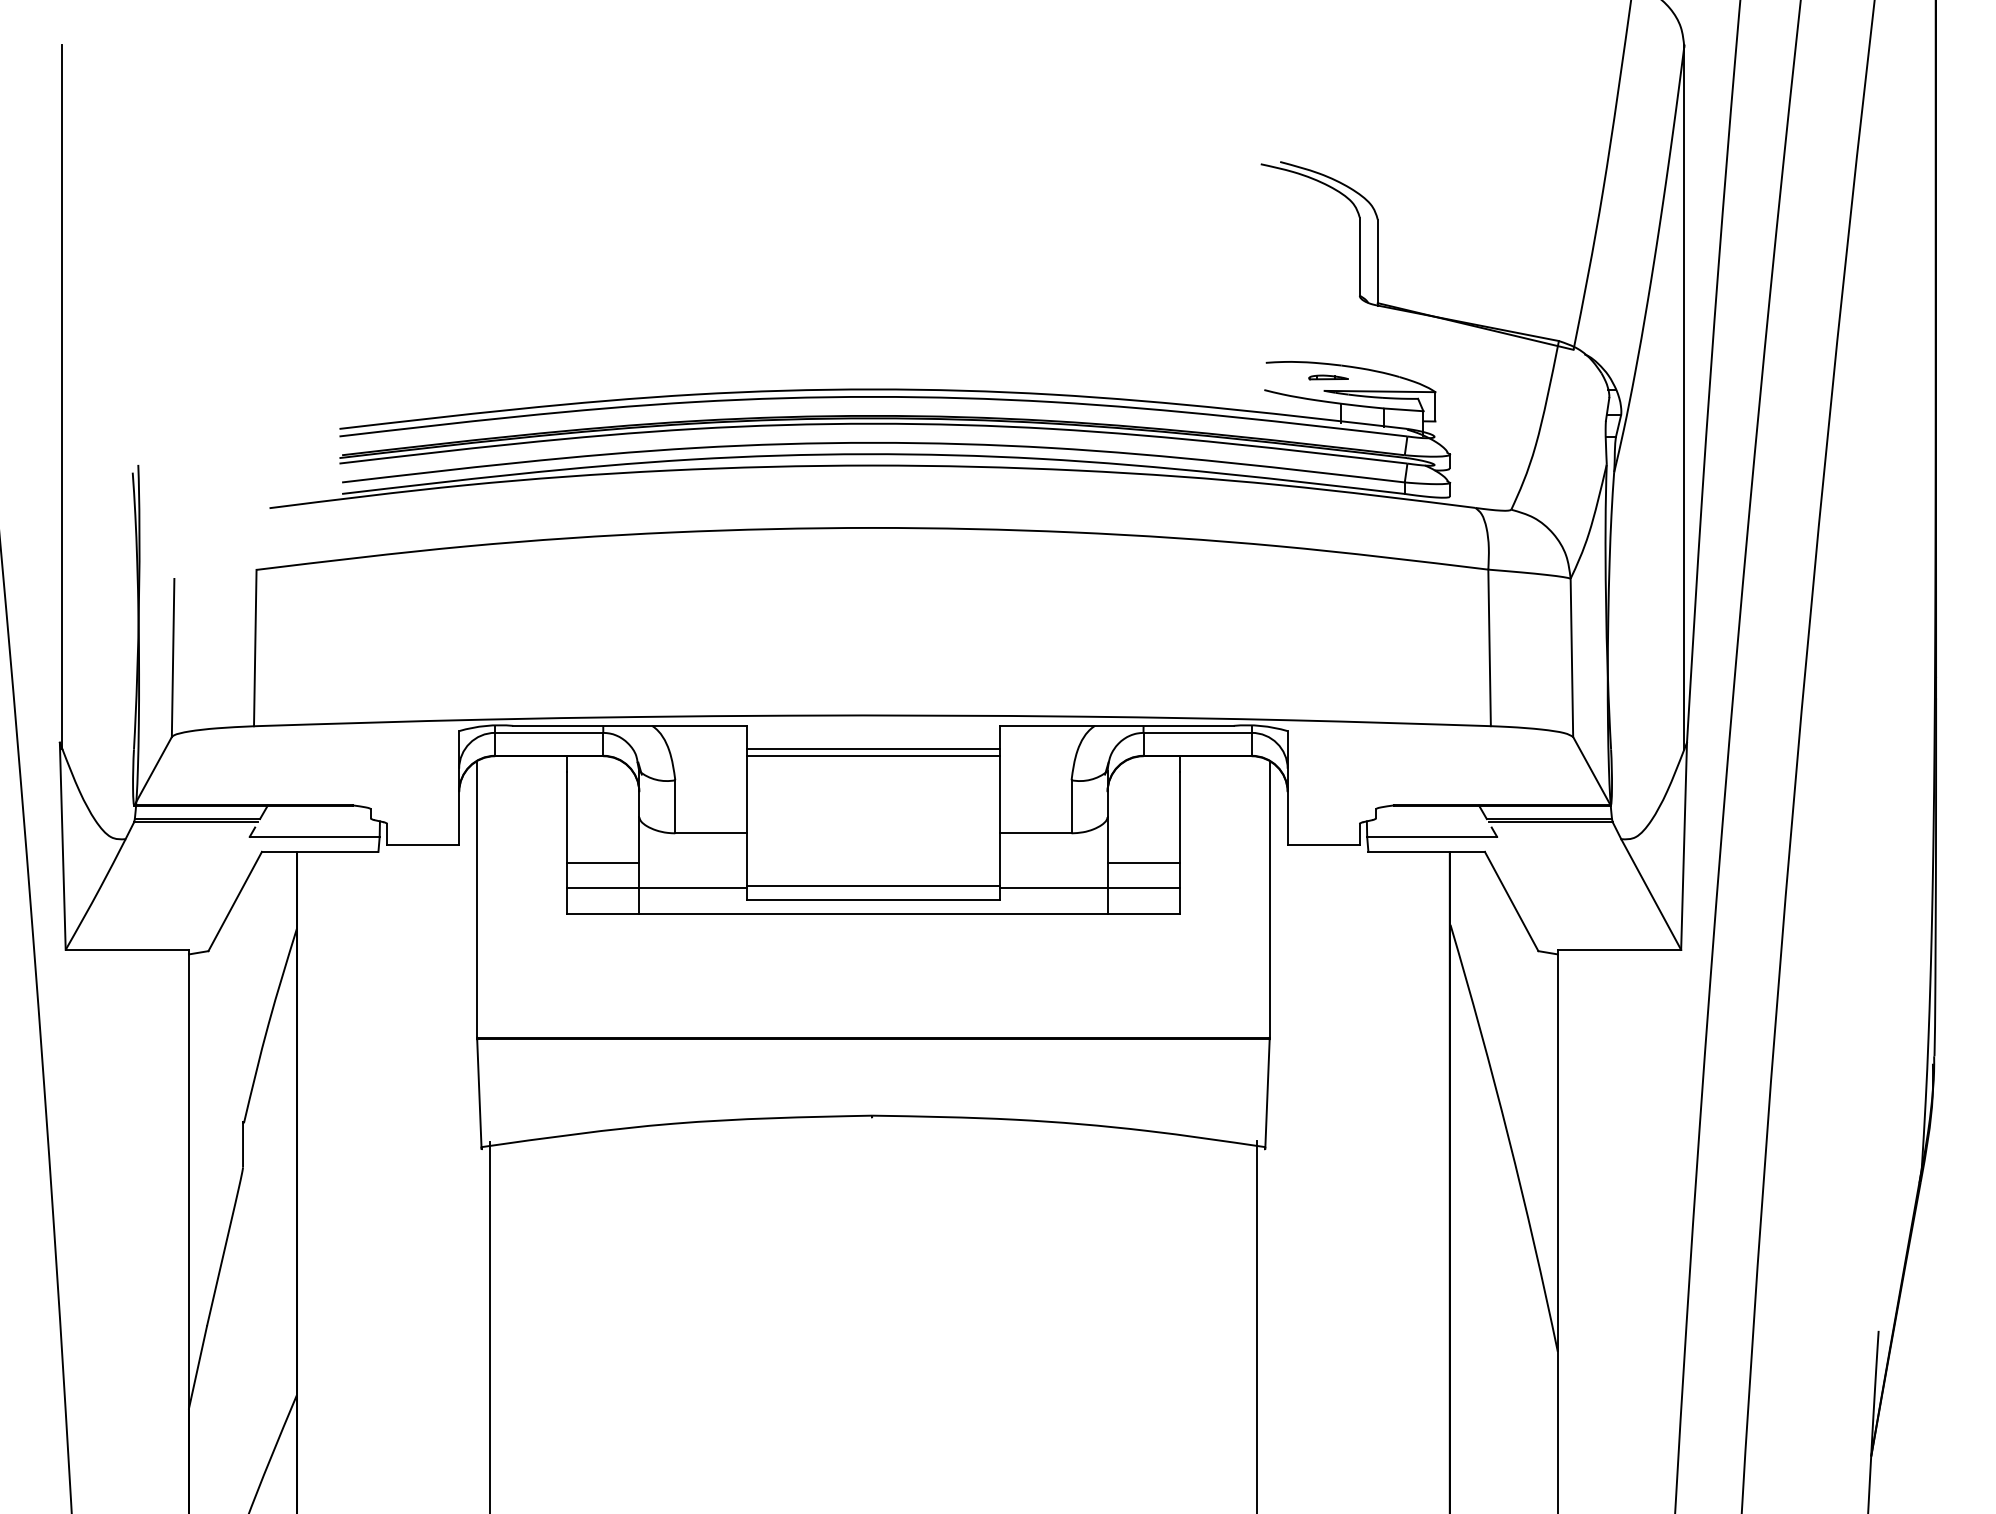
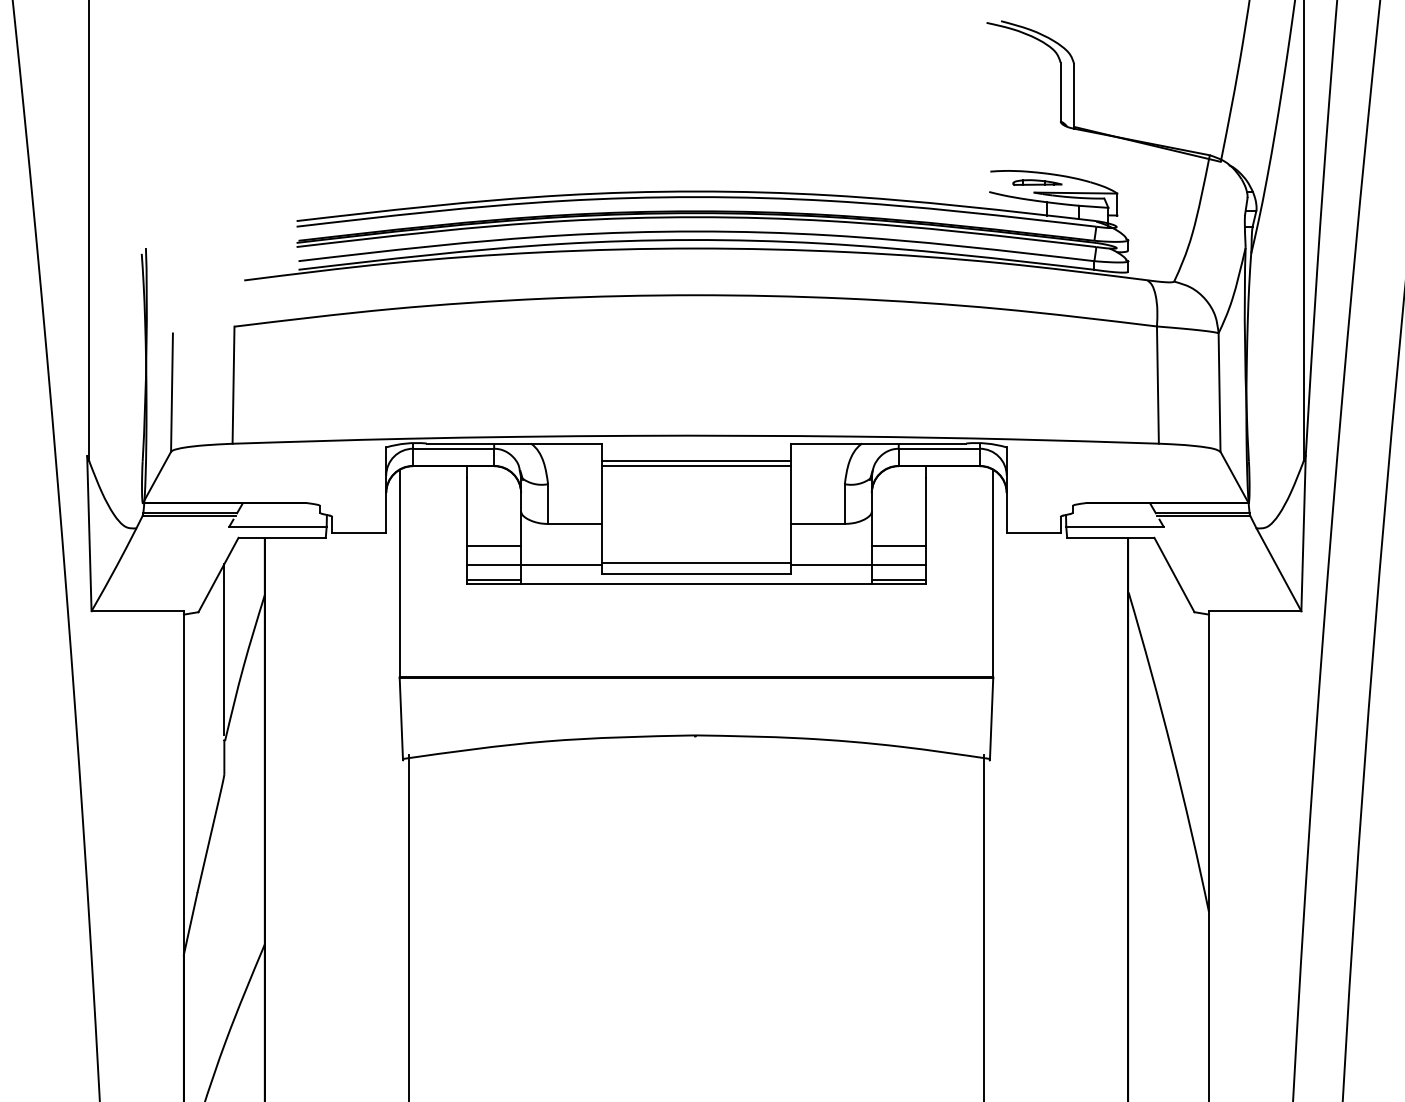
part: (1328, 377) -> (1037, 182), size x1.67
line: (603, 908) -> (494, 580), added
line: (1143, 908) -> (898, 580), added
line: (243, 1001) -> (224, 649), added

